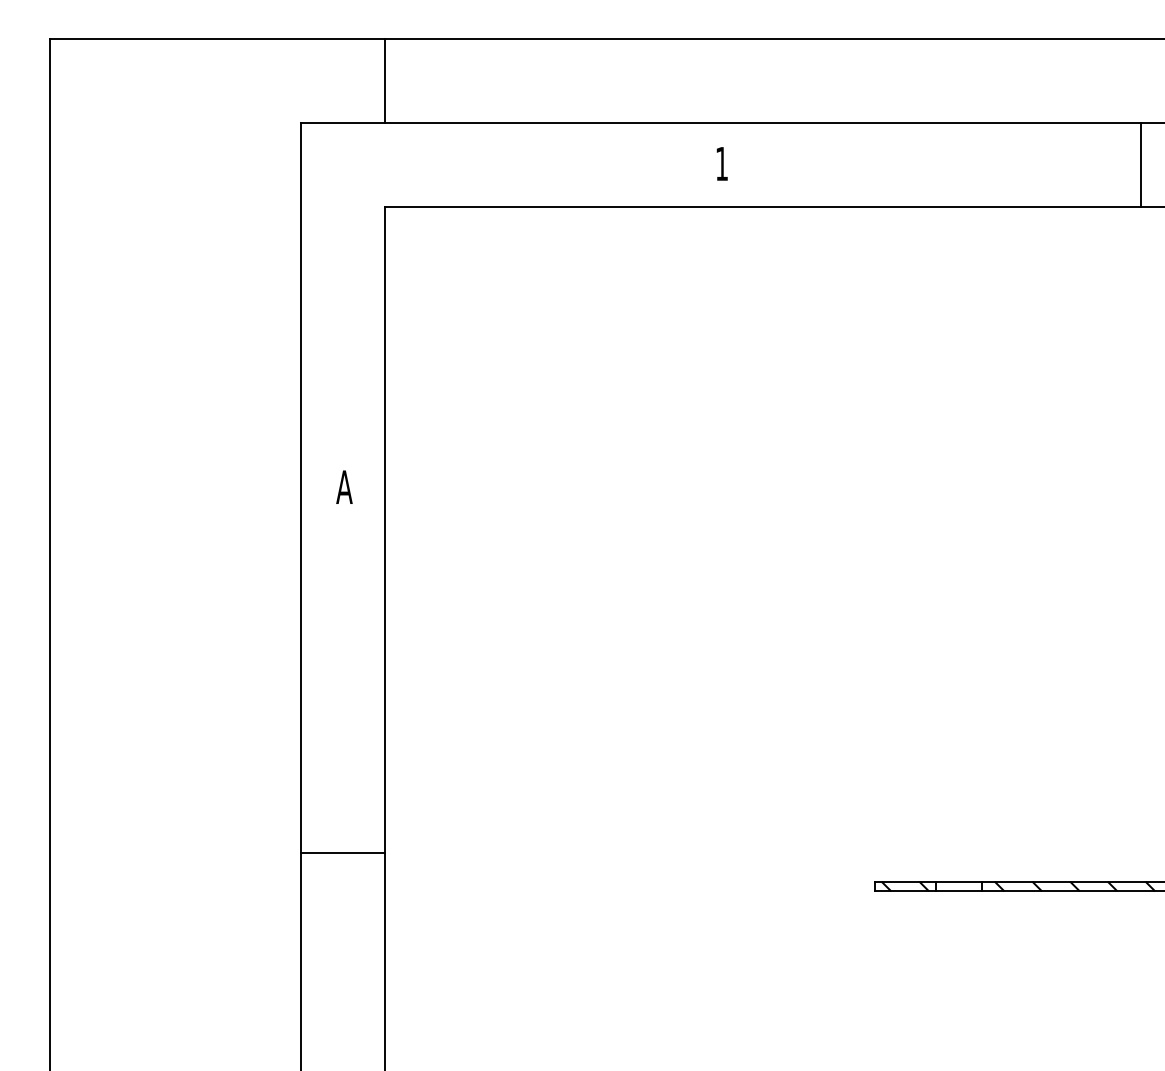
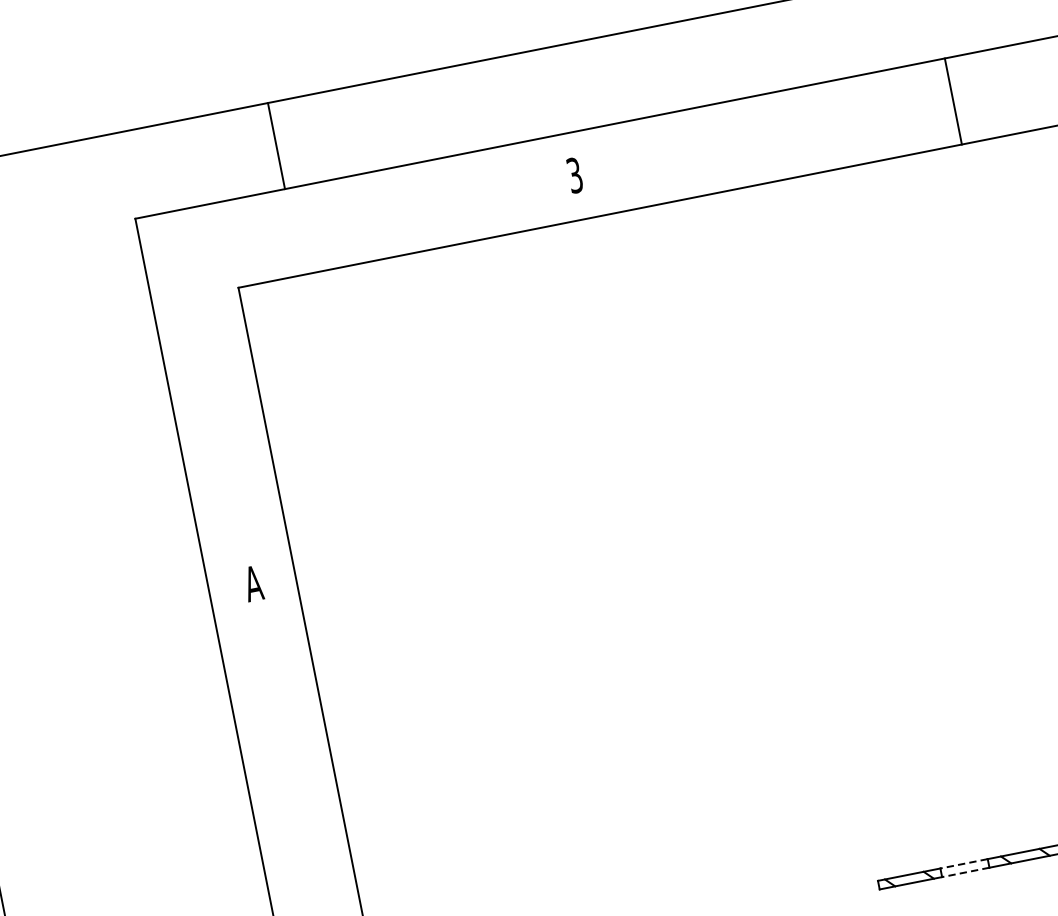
line: (385, 80) -> (276, 145), moved
text: (721, 163) -> (574, 175), 1 -> 3
line: (1140, 164) -> (952, 101), moved
line: (958, 882) -> (963, 864), solid -> dashed
line: (958, 890) -> (964, 872), solid -> dashed

